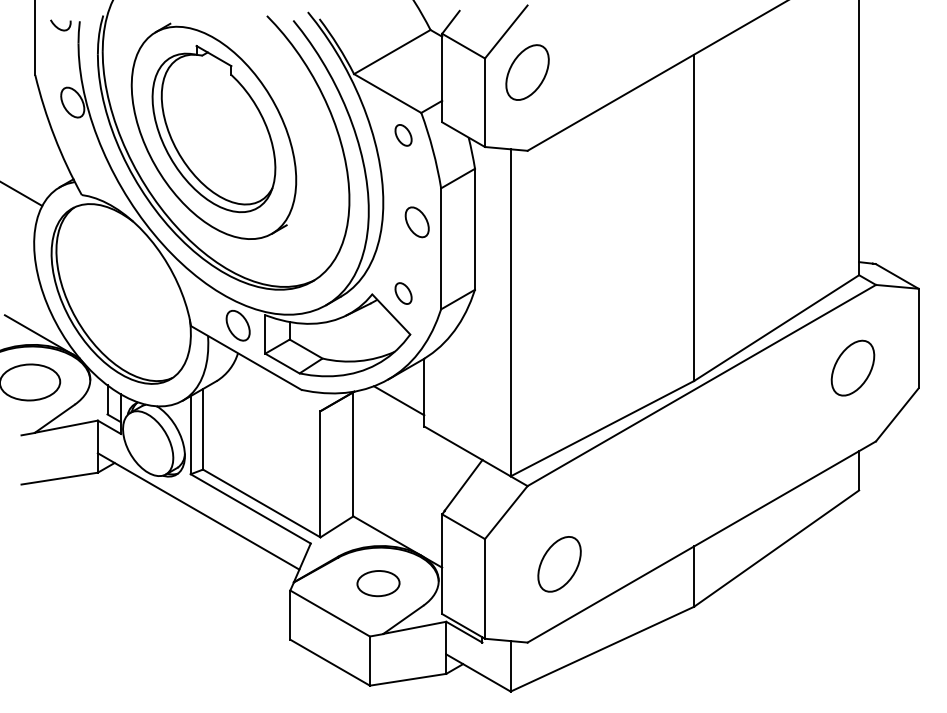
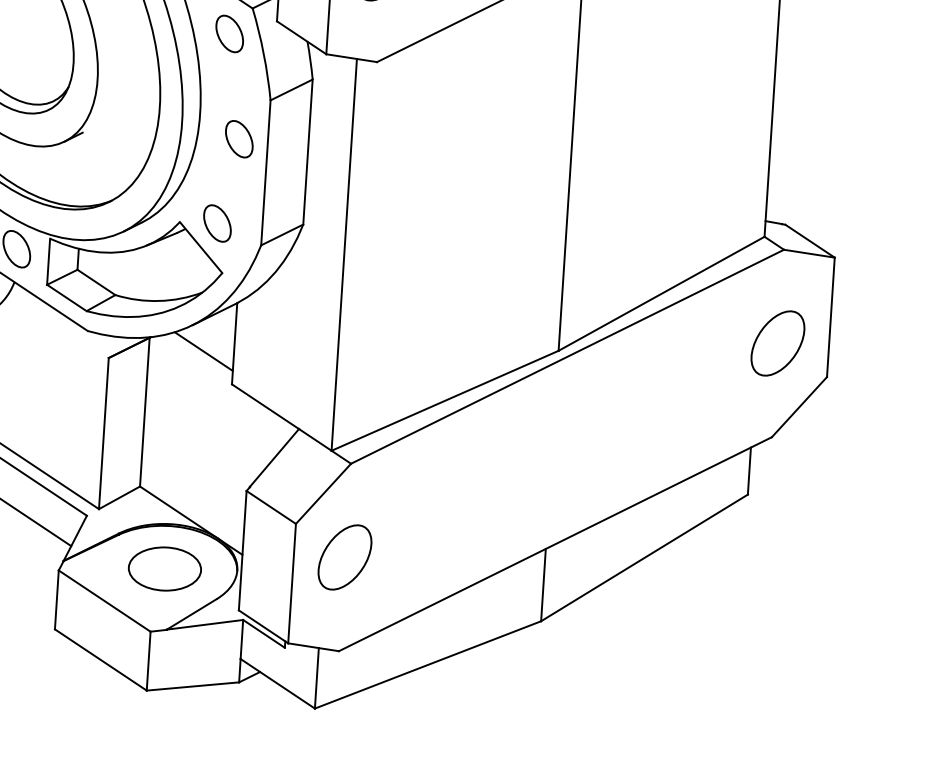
part: (403, 135) -> (229, 34), size x1.43
part: (403, 293) -> (217, 223), size x1.43
part: (852, 367) -> (777, 342), moved
part: (559, 564) -> (344, 557), moved
part: (378, 583) -> (164, 568), size x1.43

